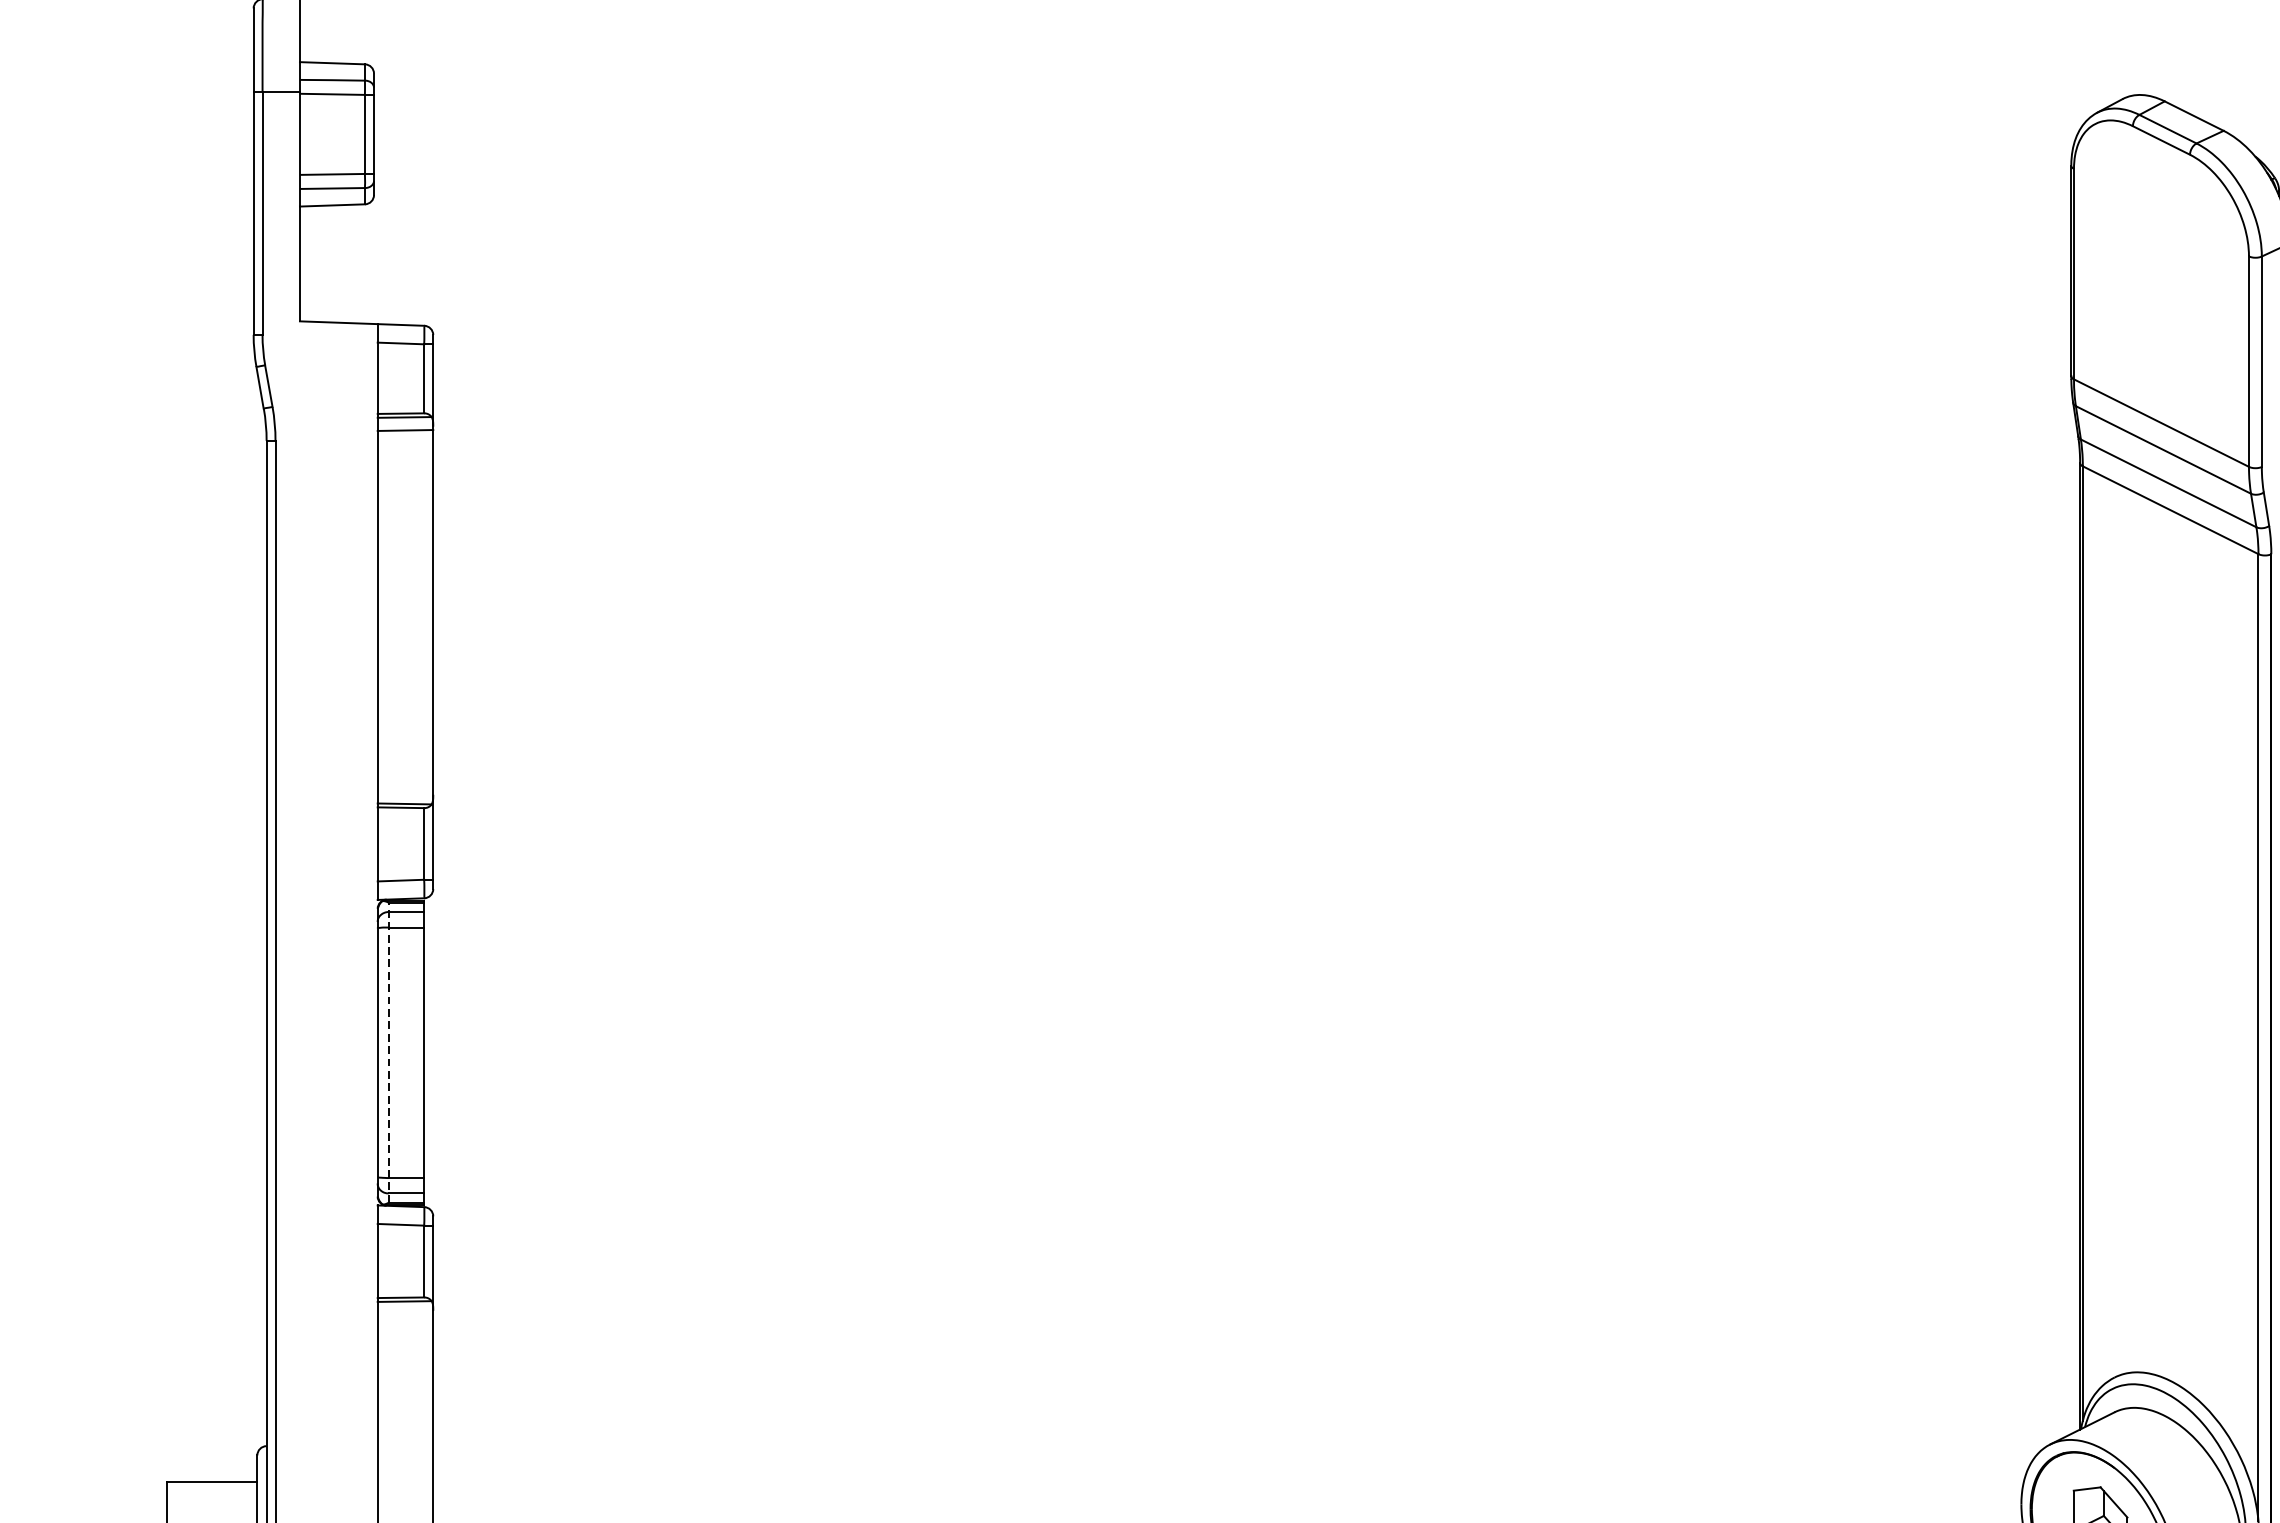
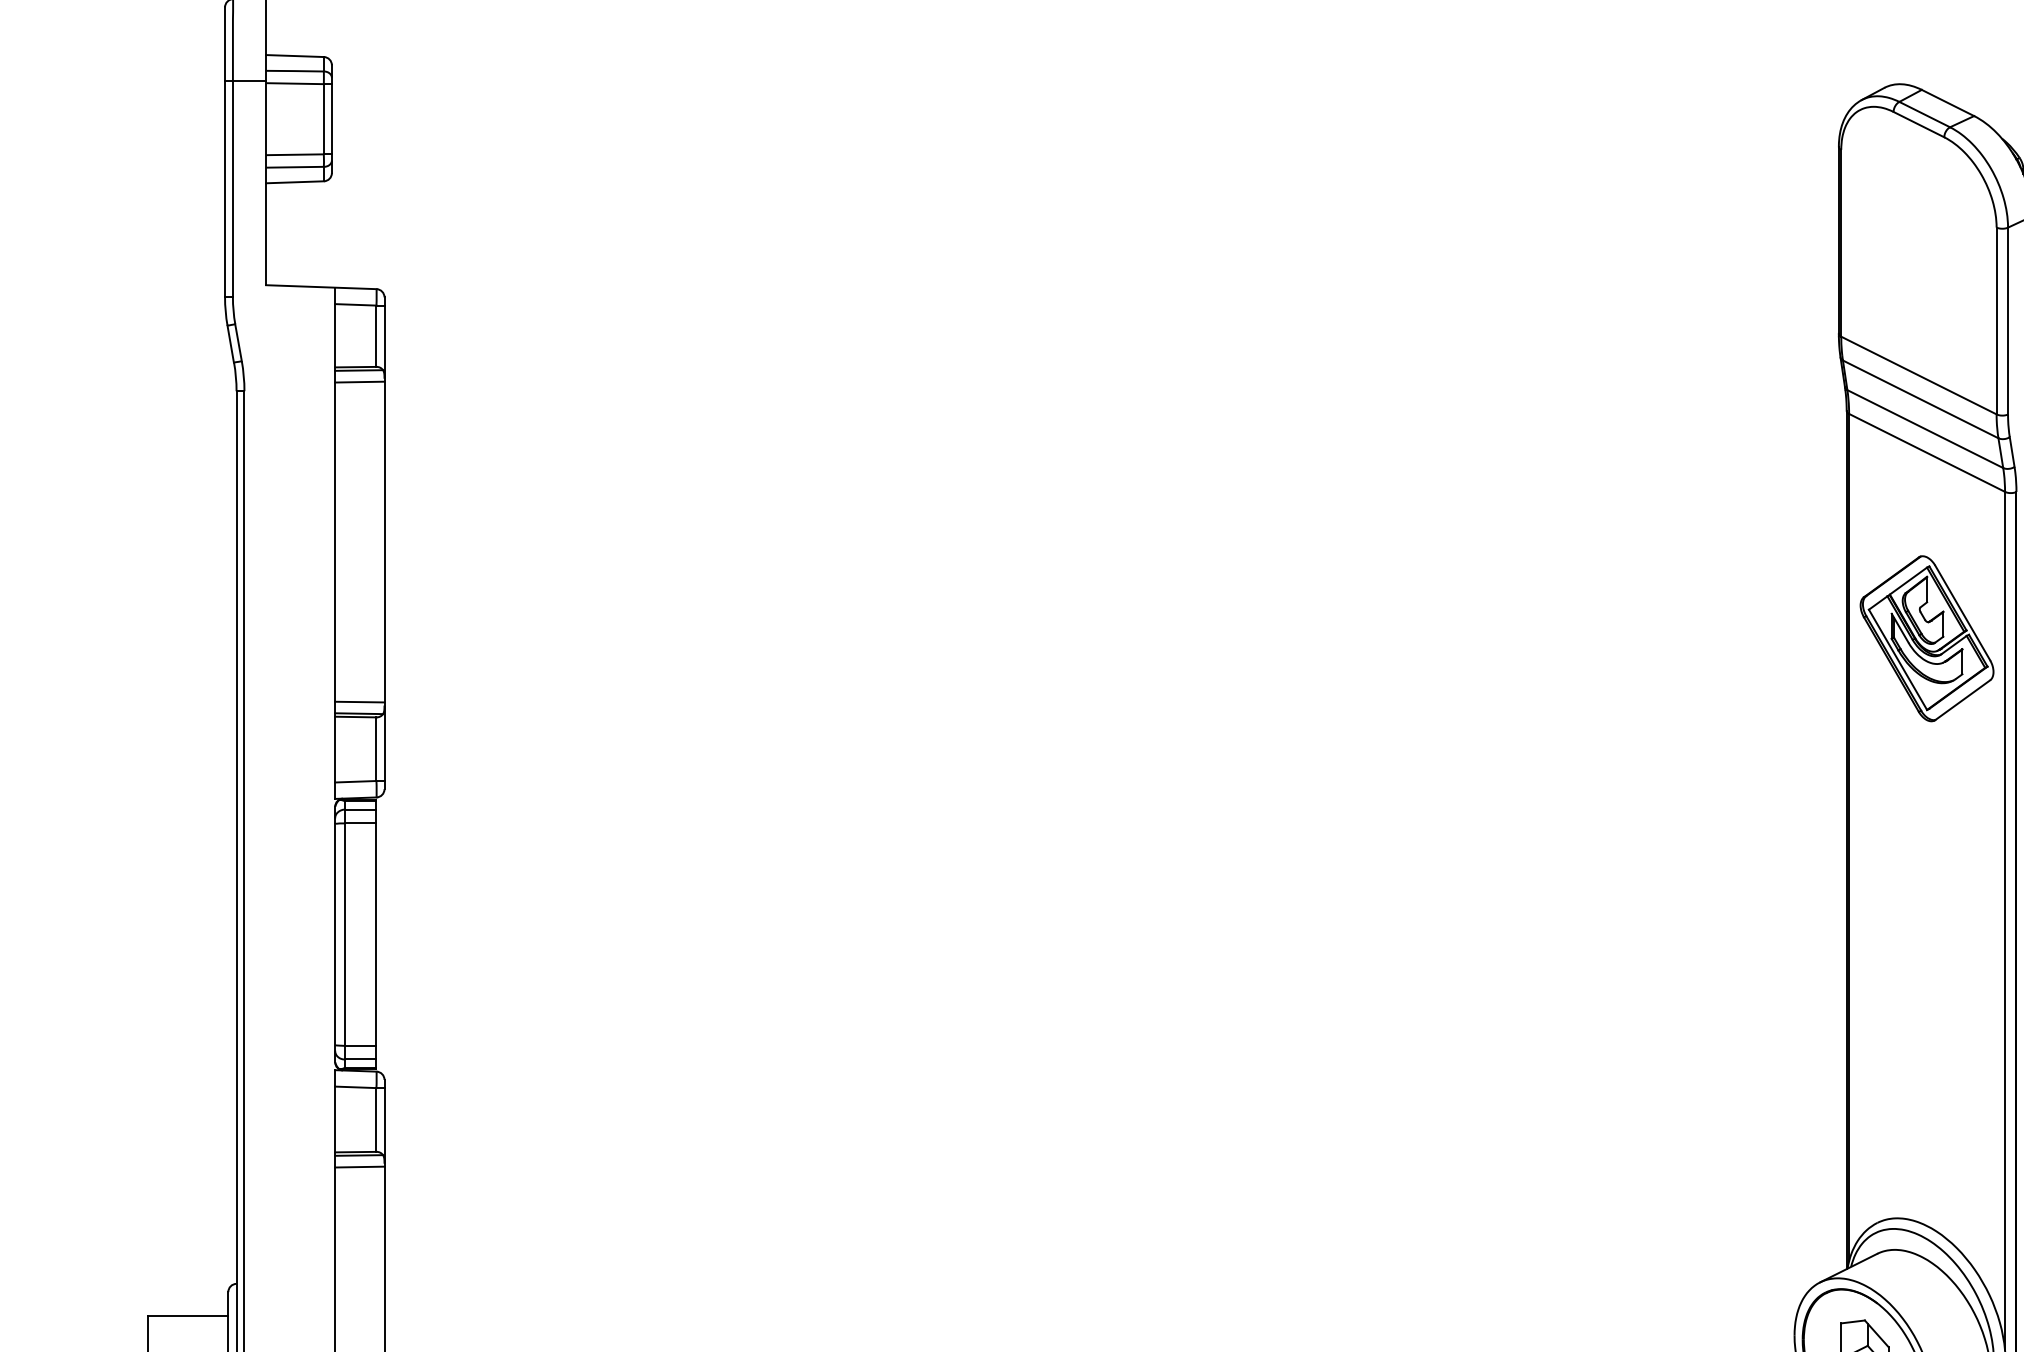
part: (2170, 719) -> (1926, 638), added
line: (405, 790) -> (359, 701), added
line: (389, 1052) -> (345, 934), dashed -> solid
line: (405, 1313) -> (359, 1166), added

